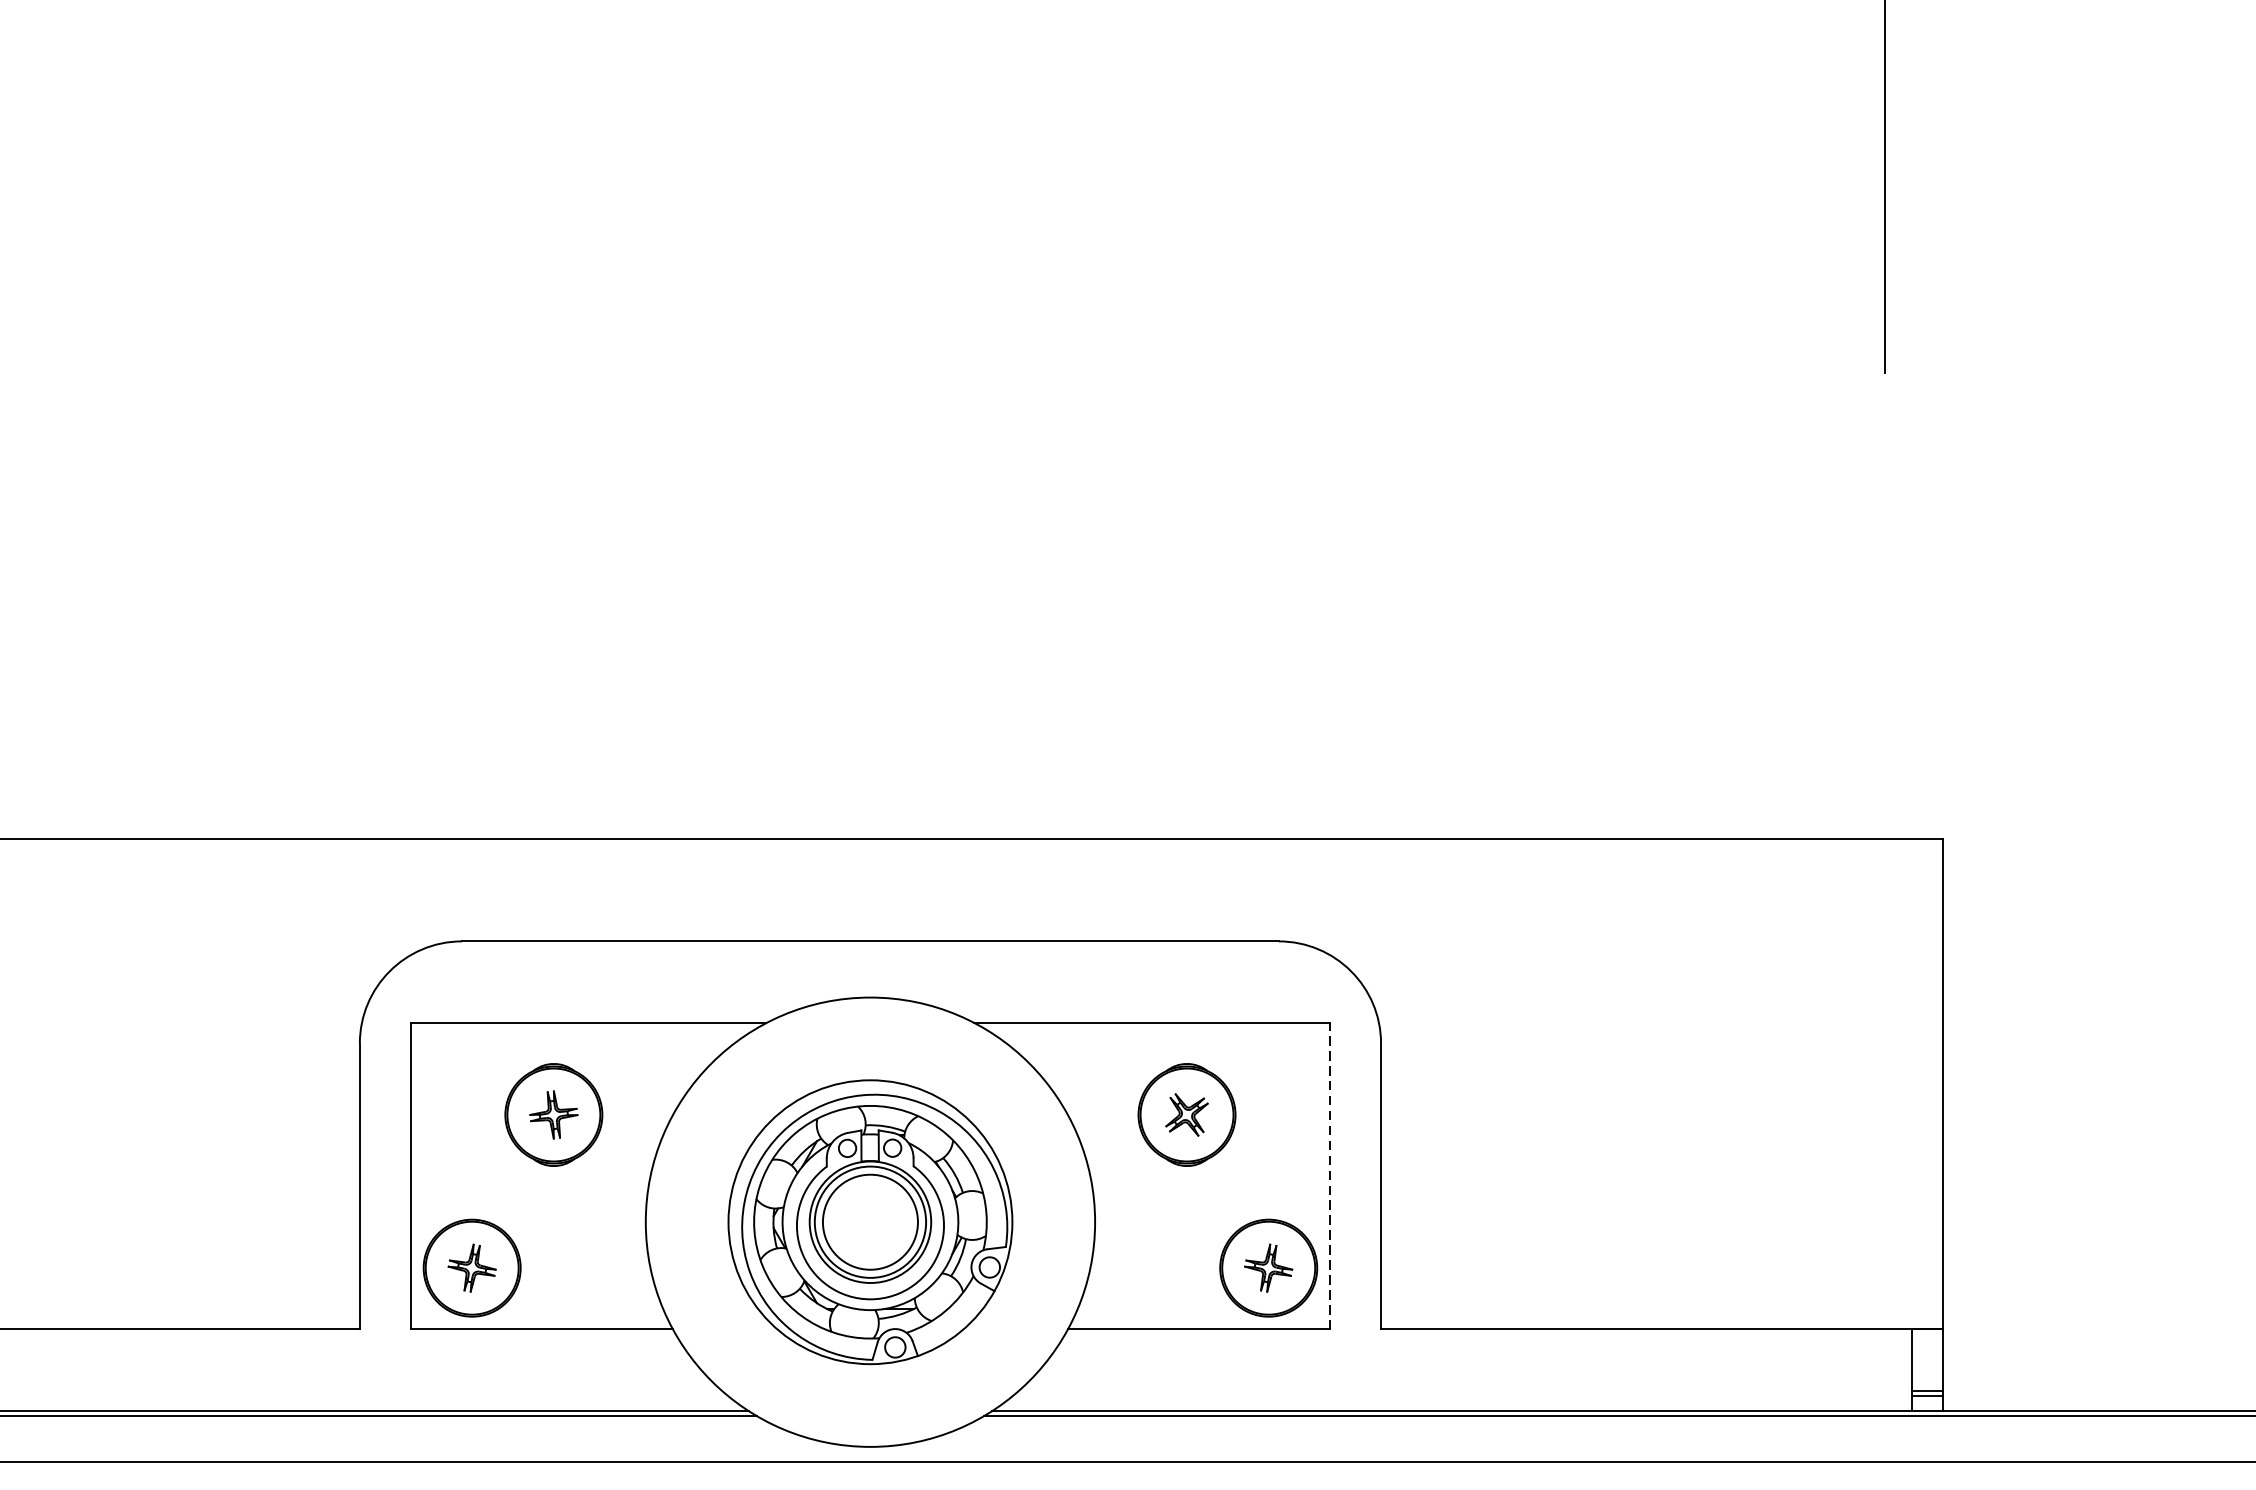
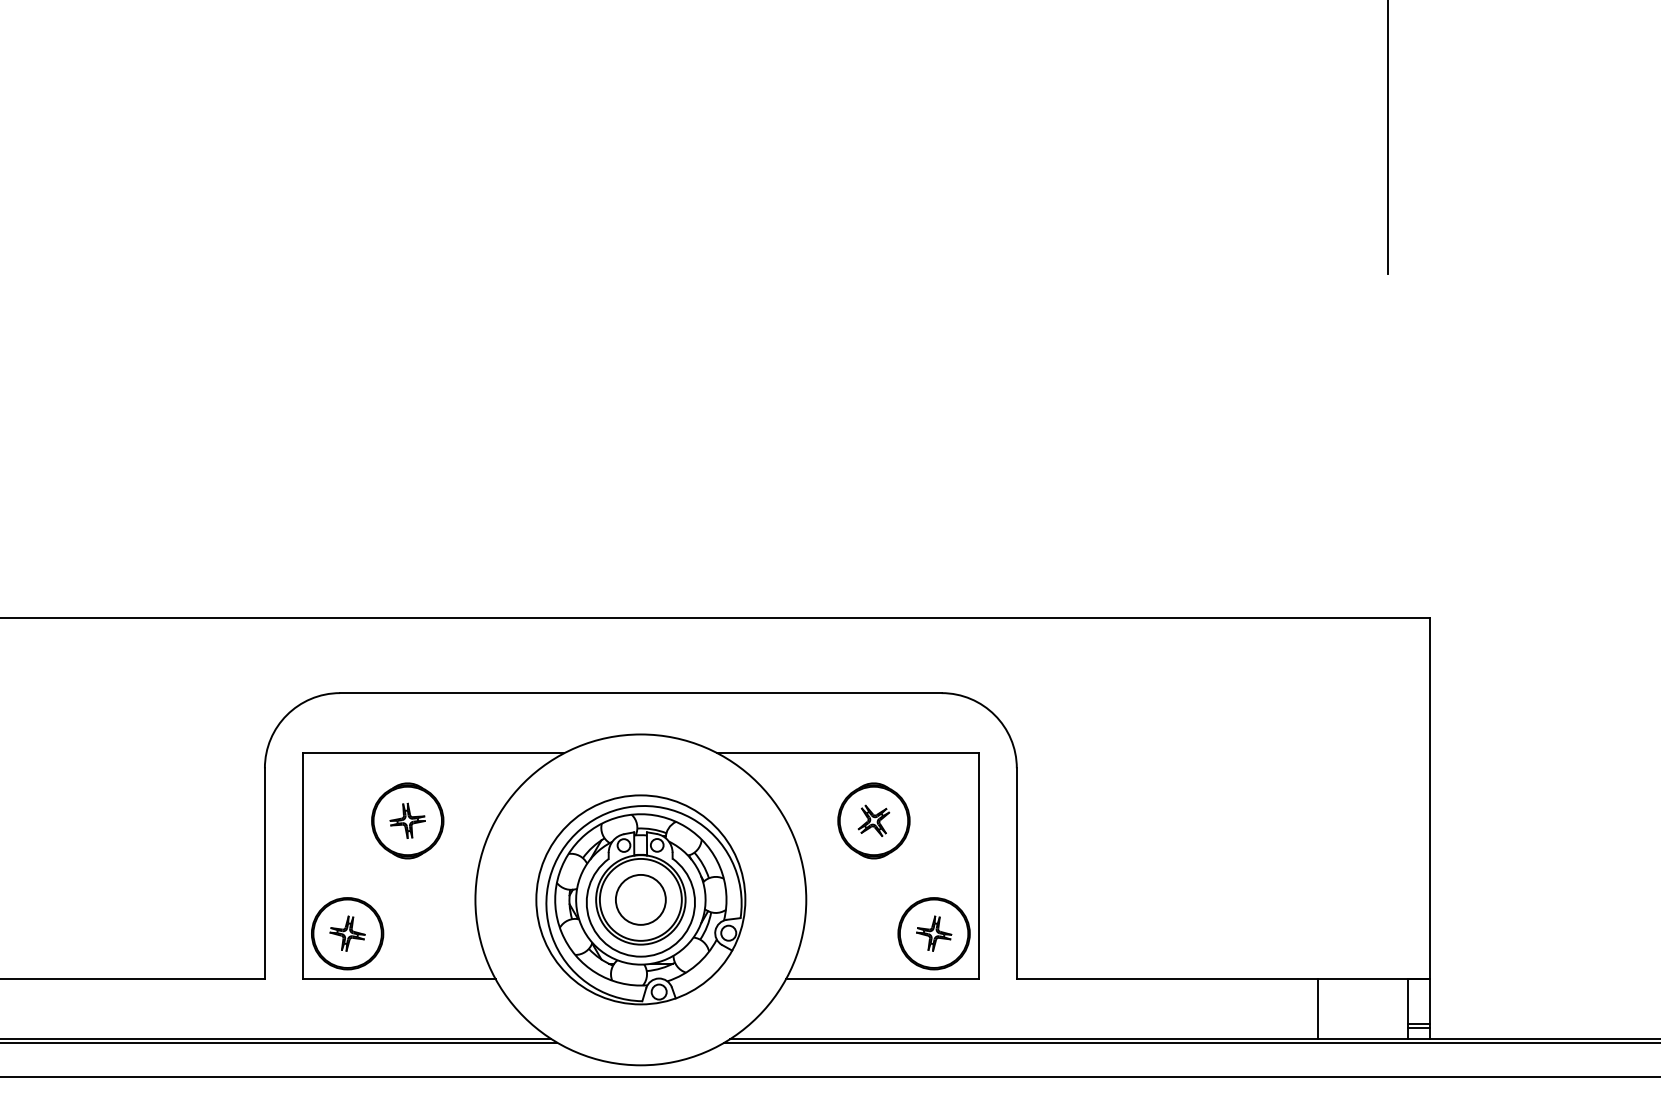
line: (1330, 1176) -> (979, 866), dashed -> solid
circle: (869, 1221) -> (640, 899), size x0.71
line: (1789, 1369) -> (1317, 1008), added

